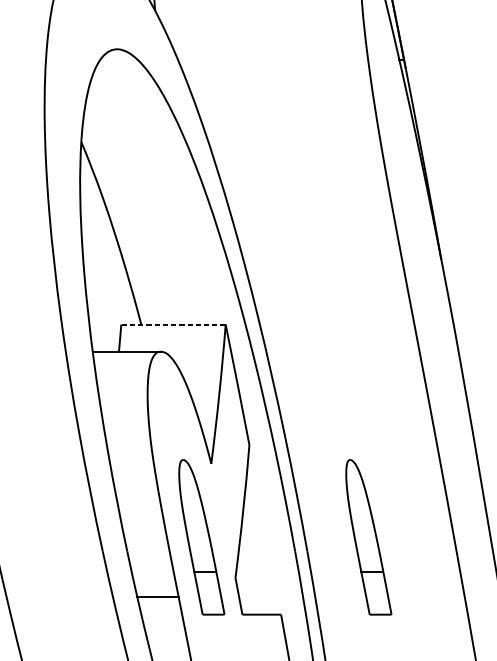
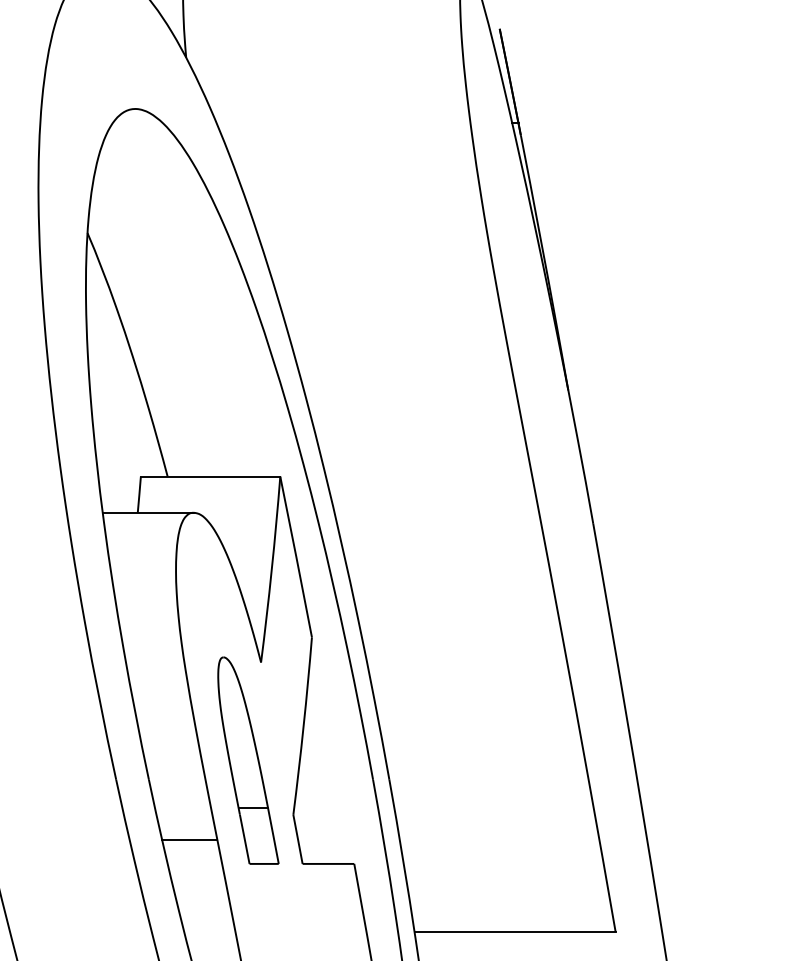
line: (173, 324) -> (210, 476), dashed -> solid
part: (368, 537) -> (471, 760), removed

